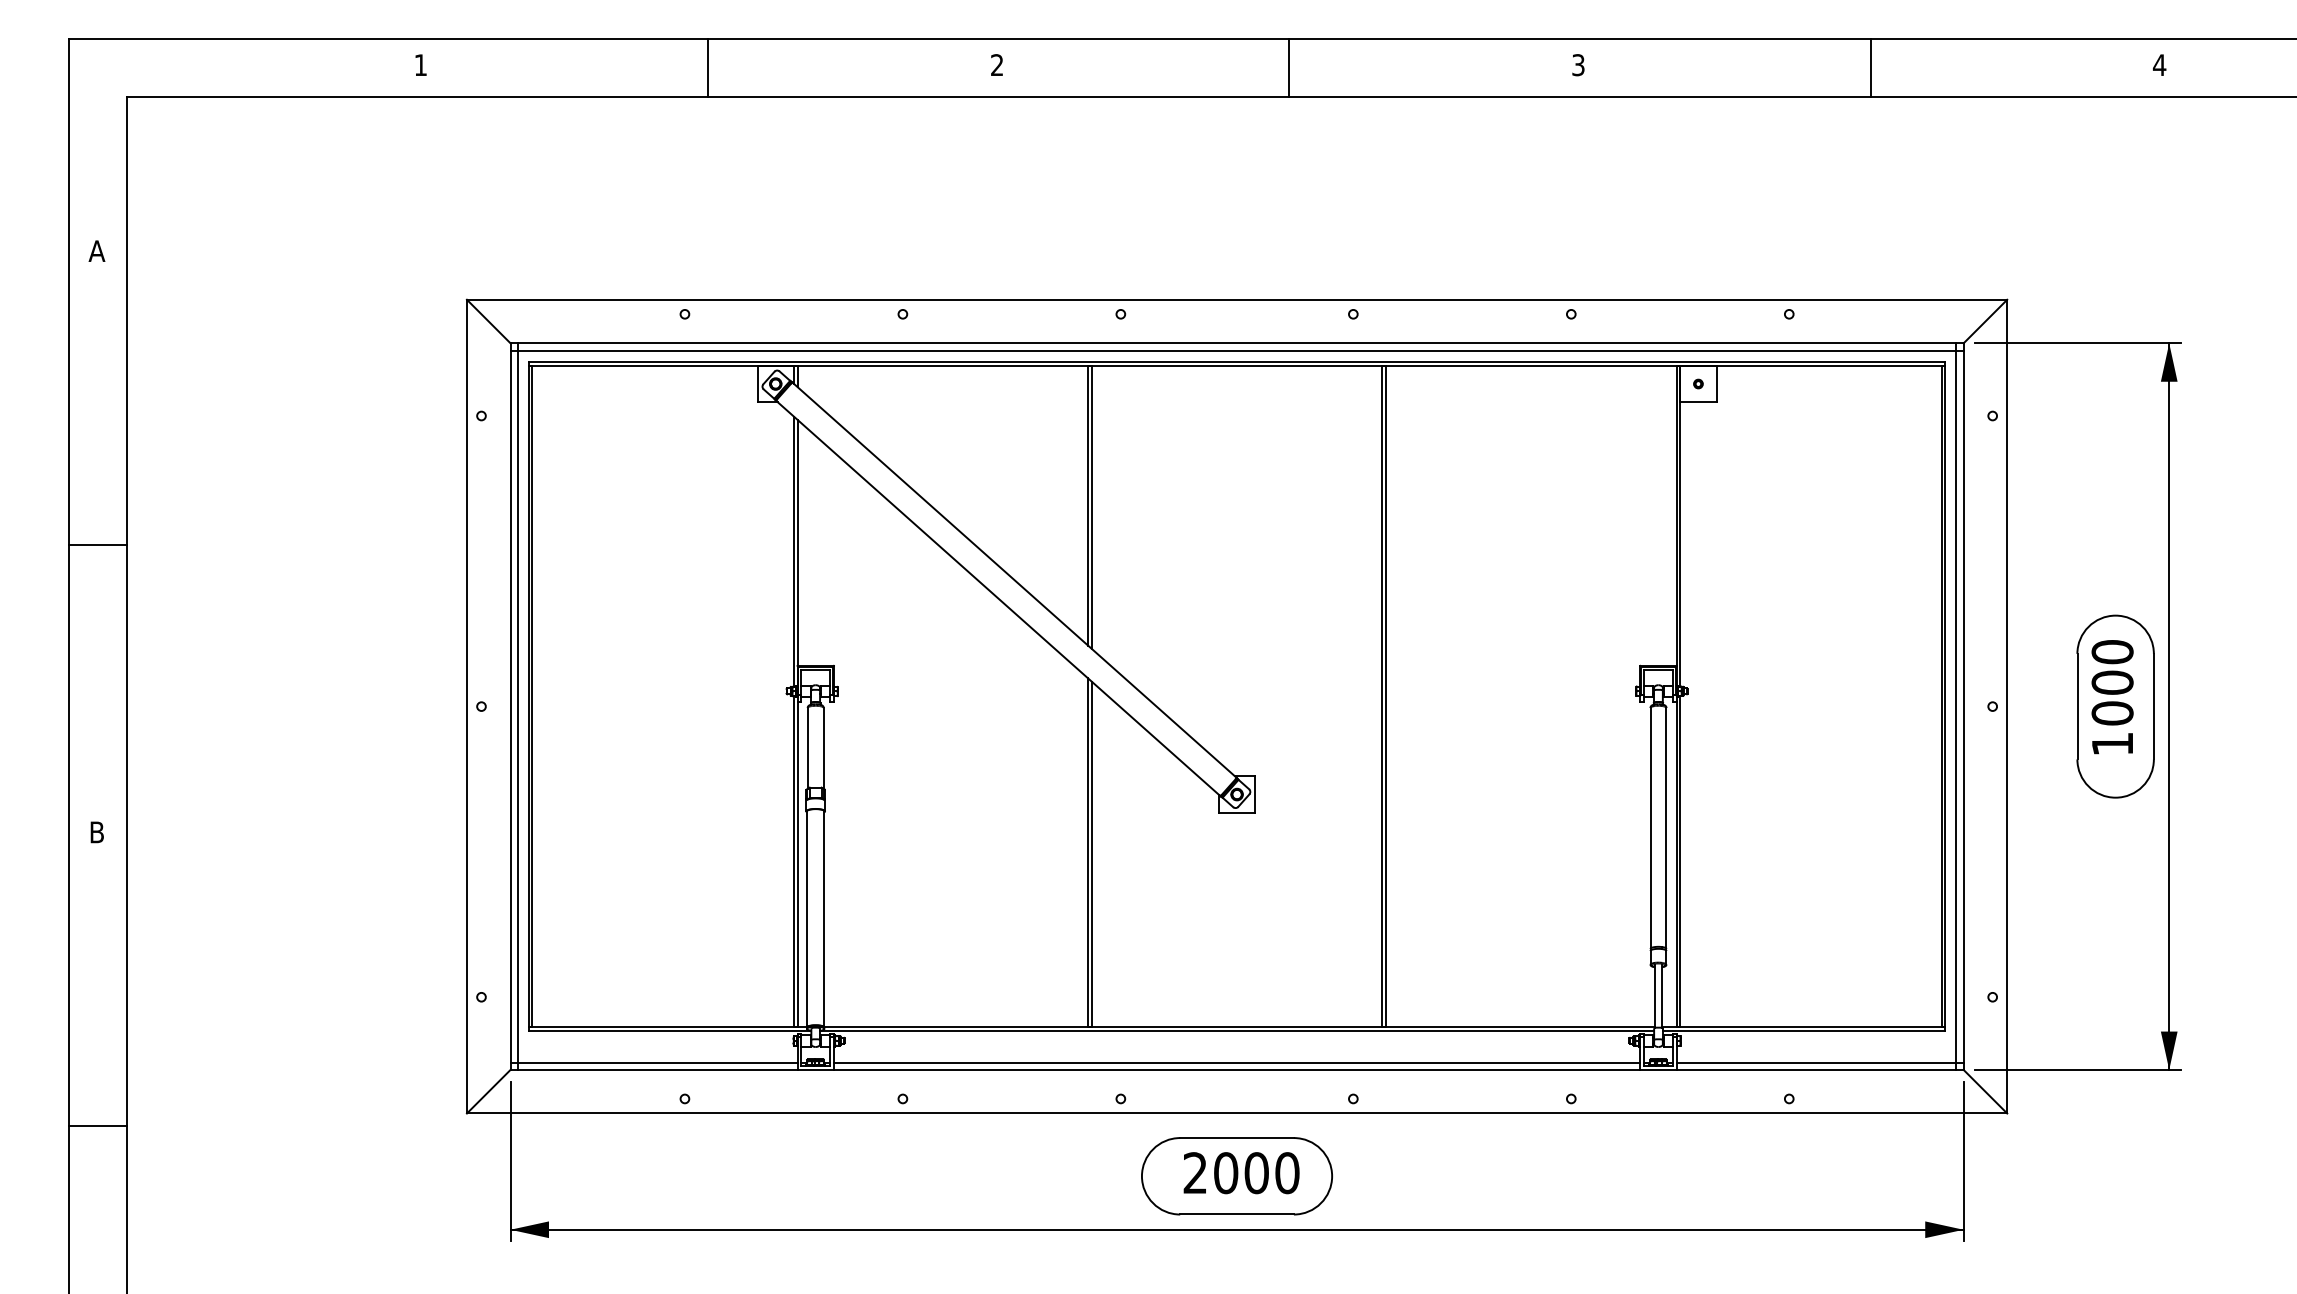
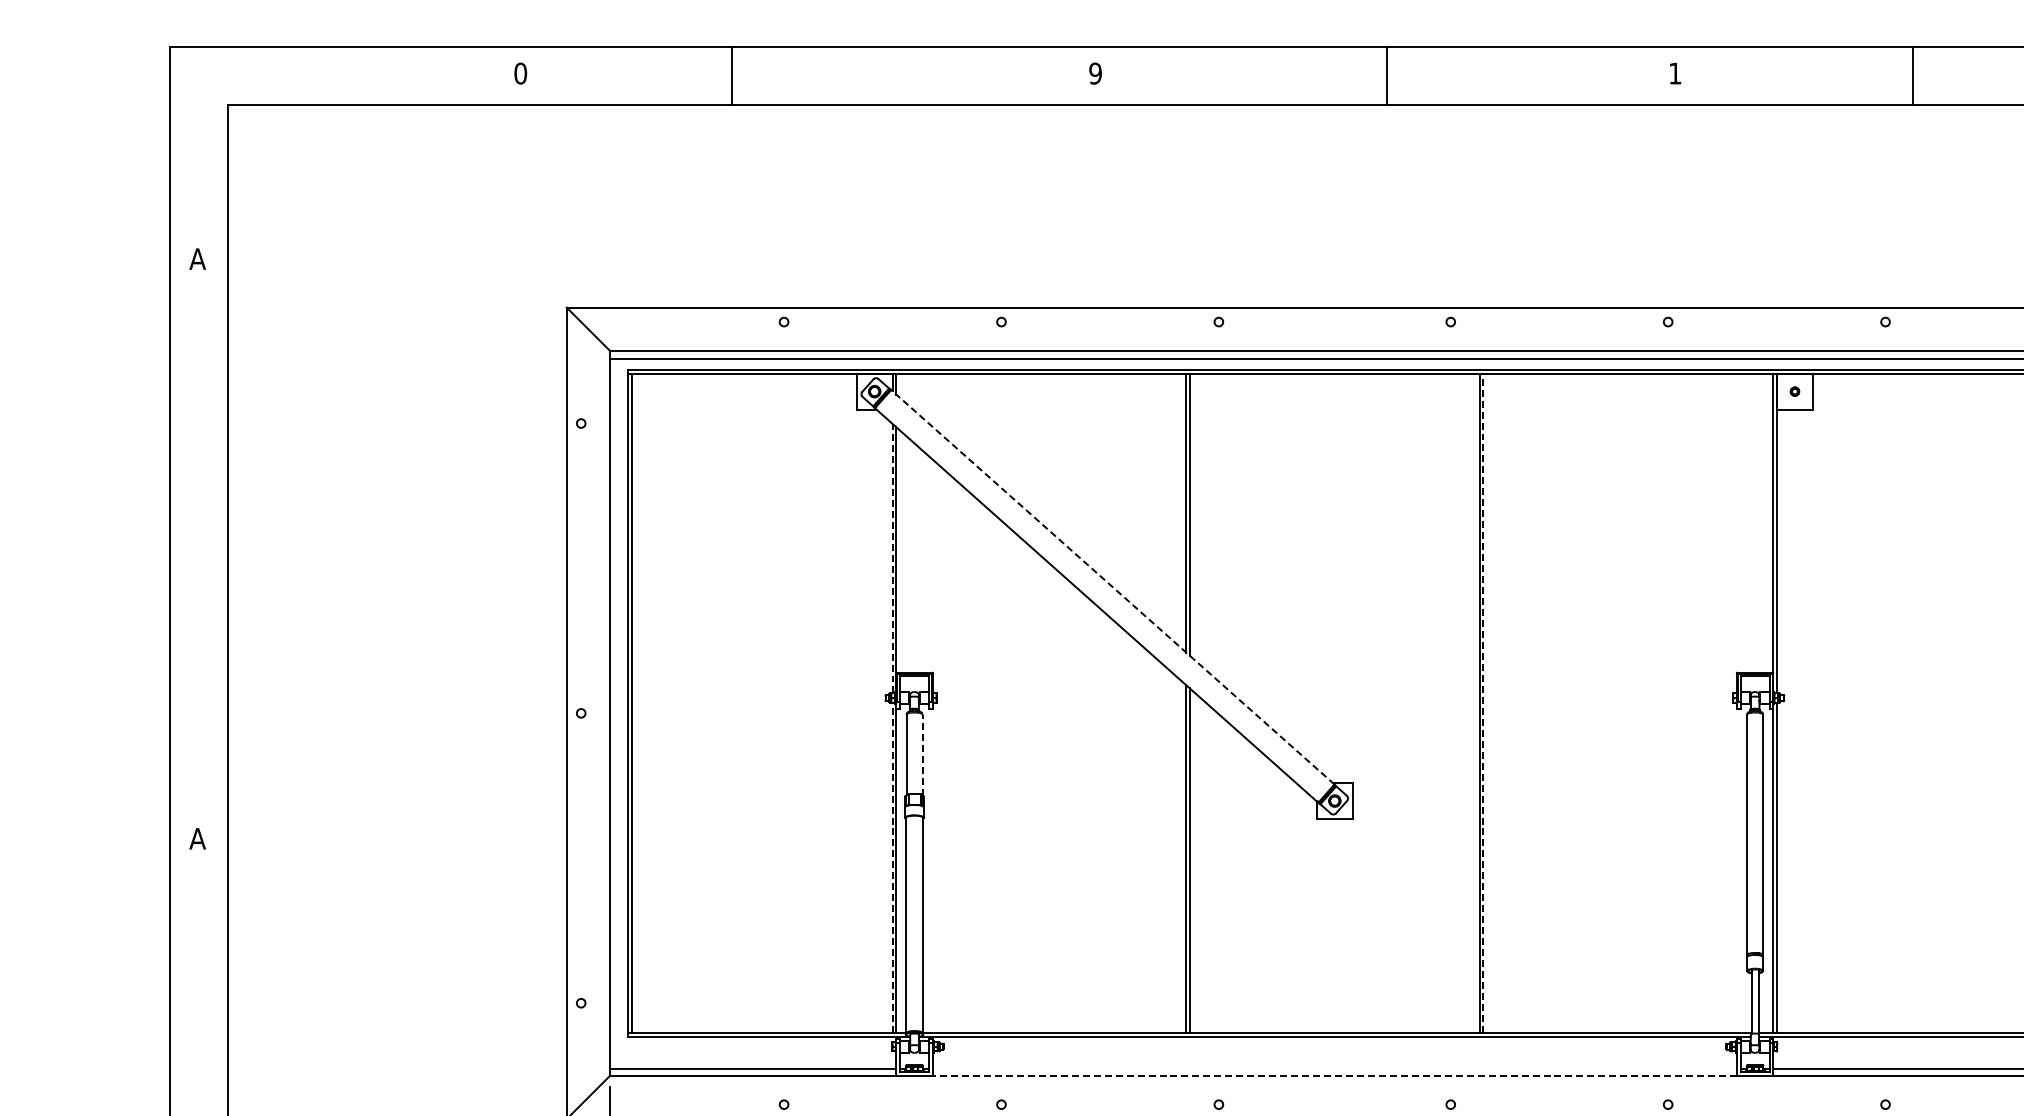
text: (420, 65) -> (520, 73), 1 -> 0
text: (996, 65) -> (1094, 73), 2 -> 9
text: (1578, 65) -> (1675, 73), 3 -> 1
line: (708, 67) -> (731, 75), moved
line: (1870, 67) -> (1912, 75), moved
line: (97, 544) -> (198, 551), removed
line: (793, 551) -> (892, 558), solid -> dashed
line: (1014, 580) -> (1112, 587), solid -> dashed
line: (1386, 696) -> (1483, 703), solid -> dashed
line: (517, 706) -> (617, 713), removed
line: (823, 748) -> (922, 755), solid -> dashed
text: (96, 832) -> (197, 838), B -> A
line: (793, 861) -> (892, 867), solid -> dashed
line: (1236, 1063) -> (1334, 1069), removed
line: (1236, 1069) -> (1334, 1075), solid -> dashed

